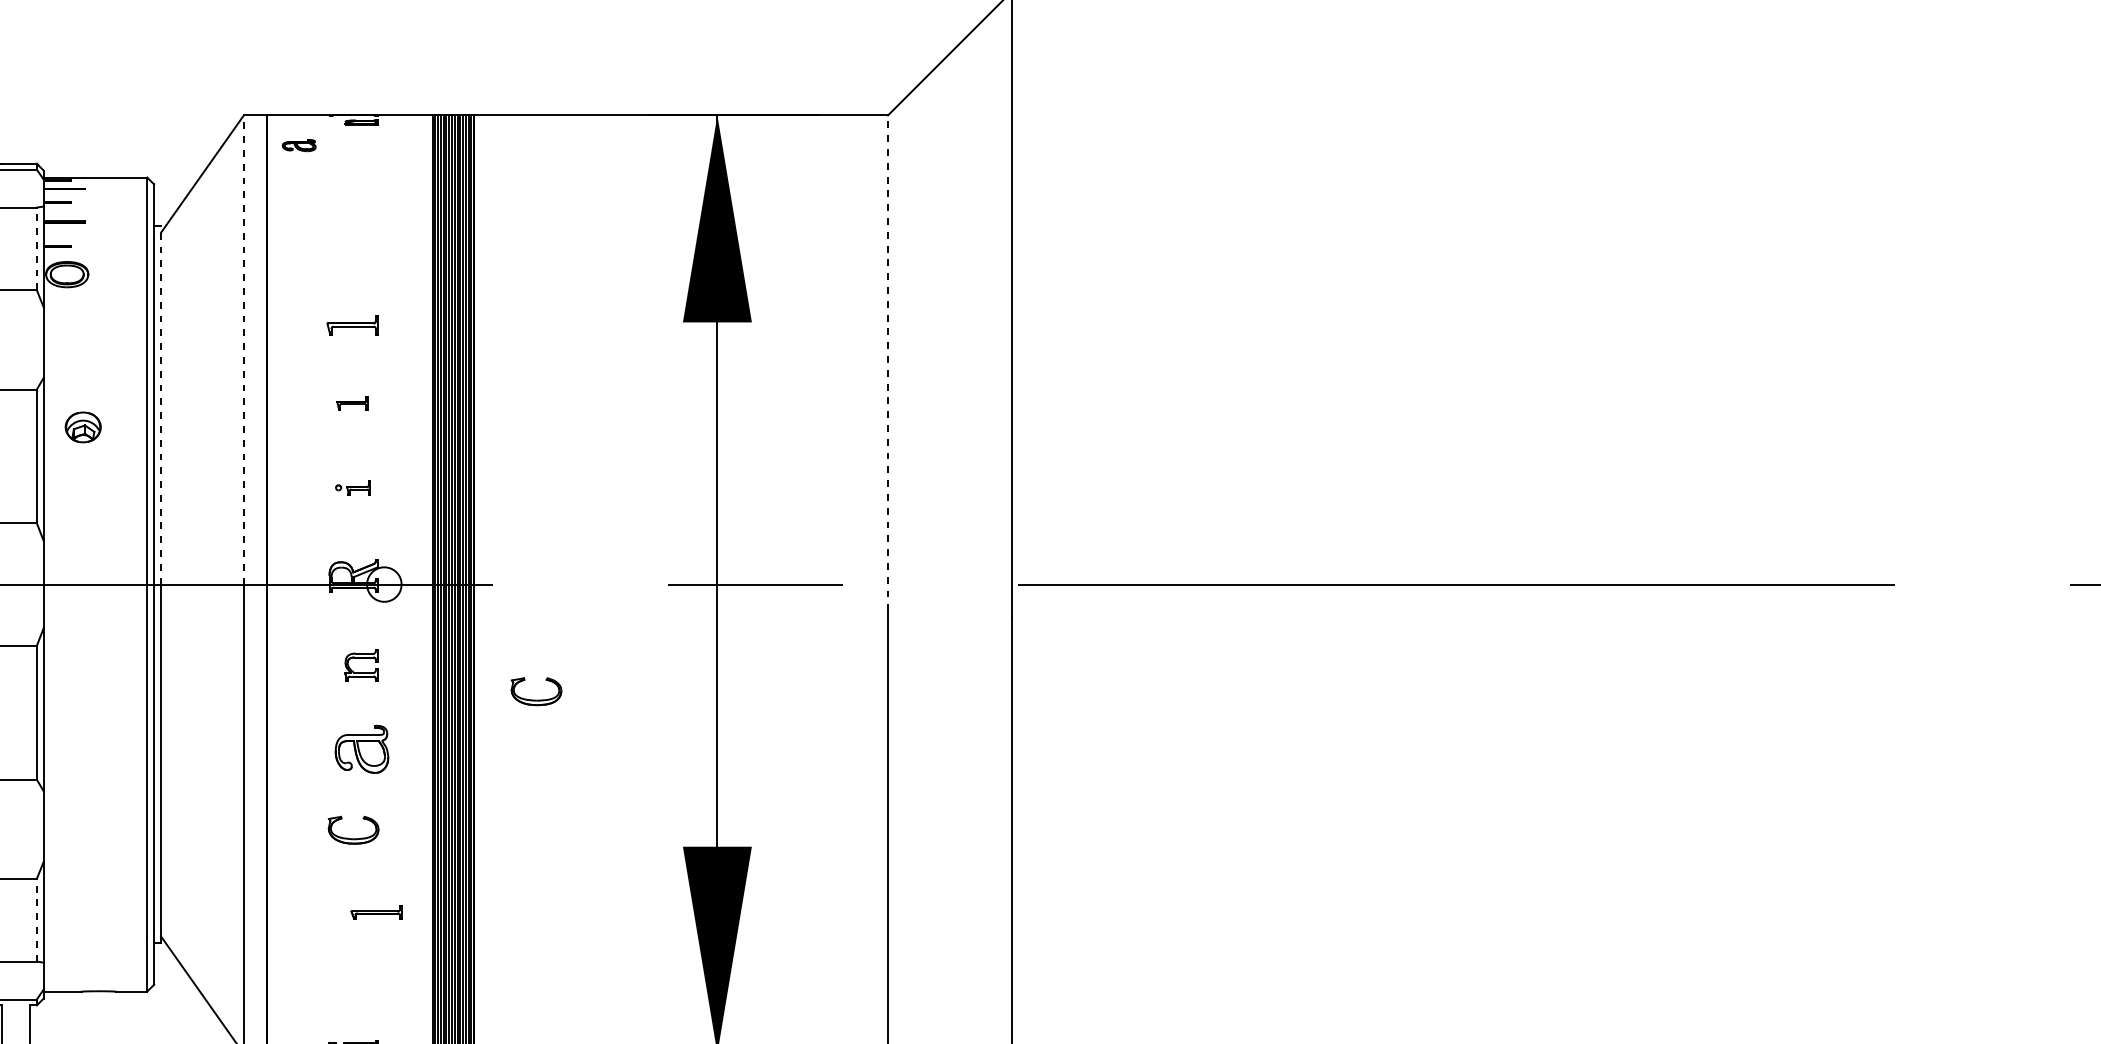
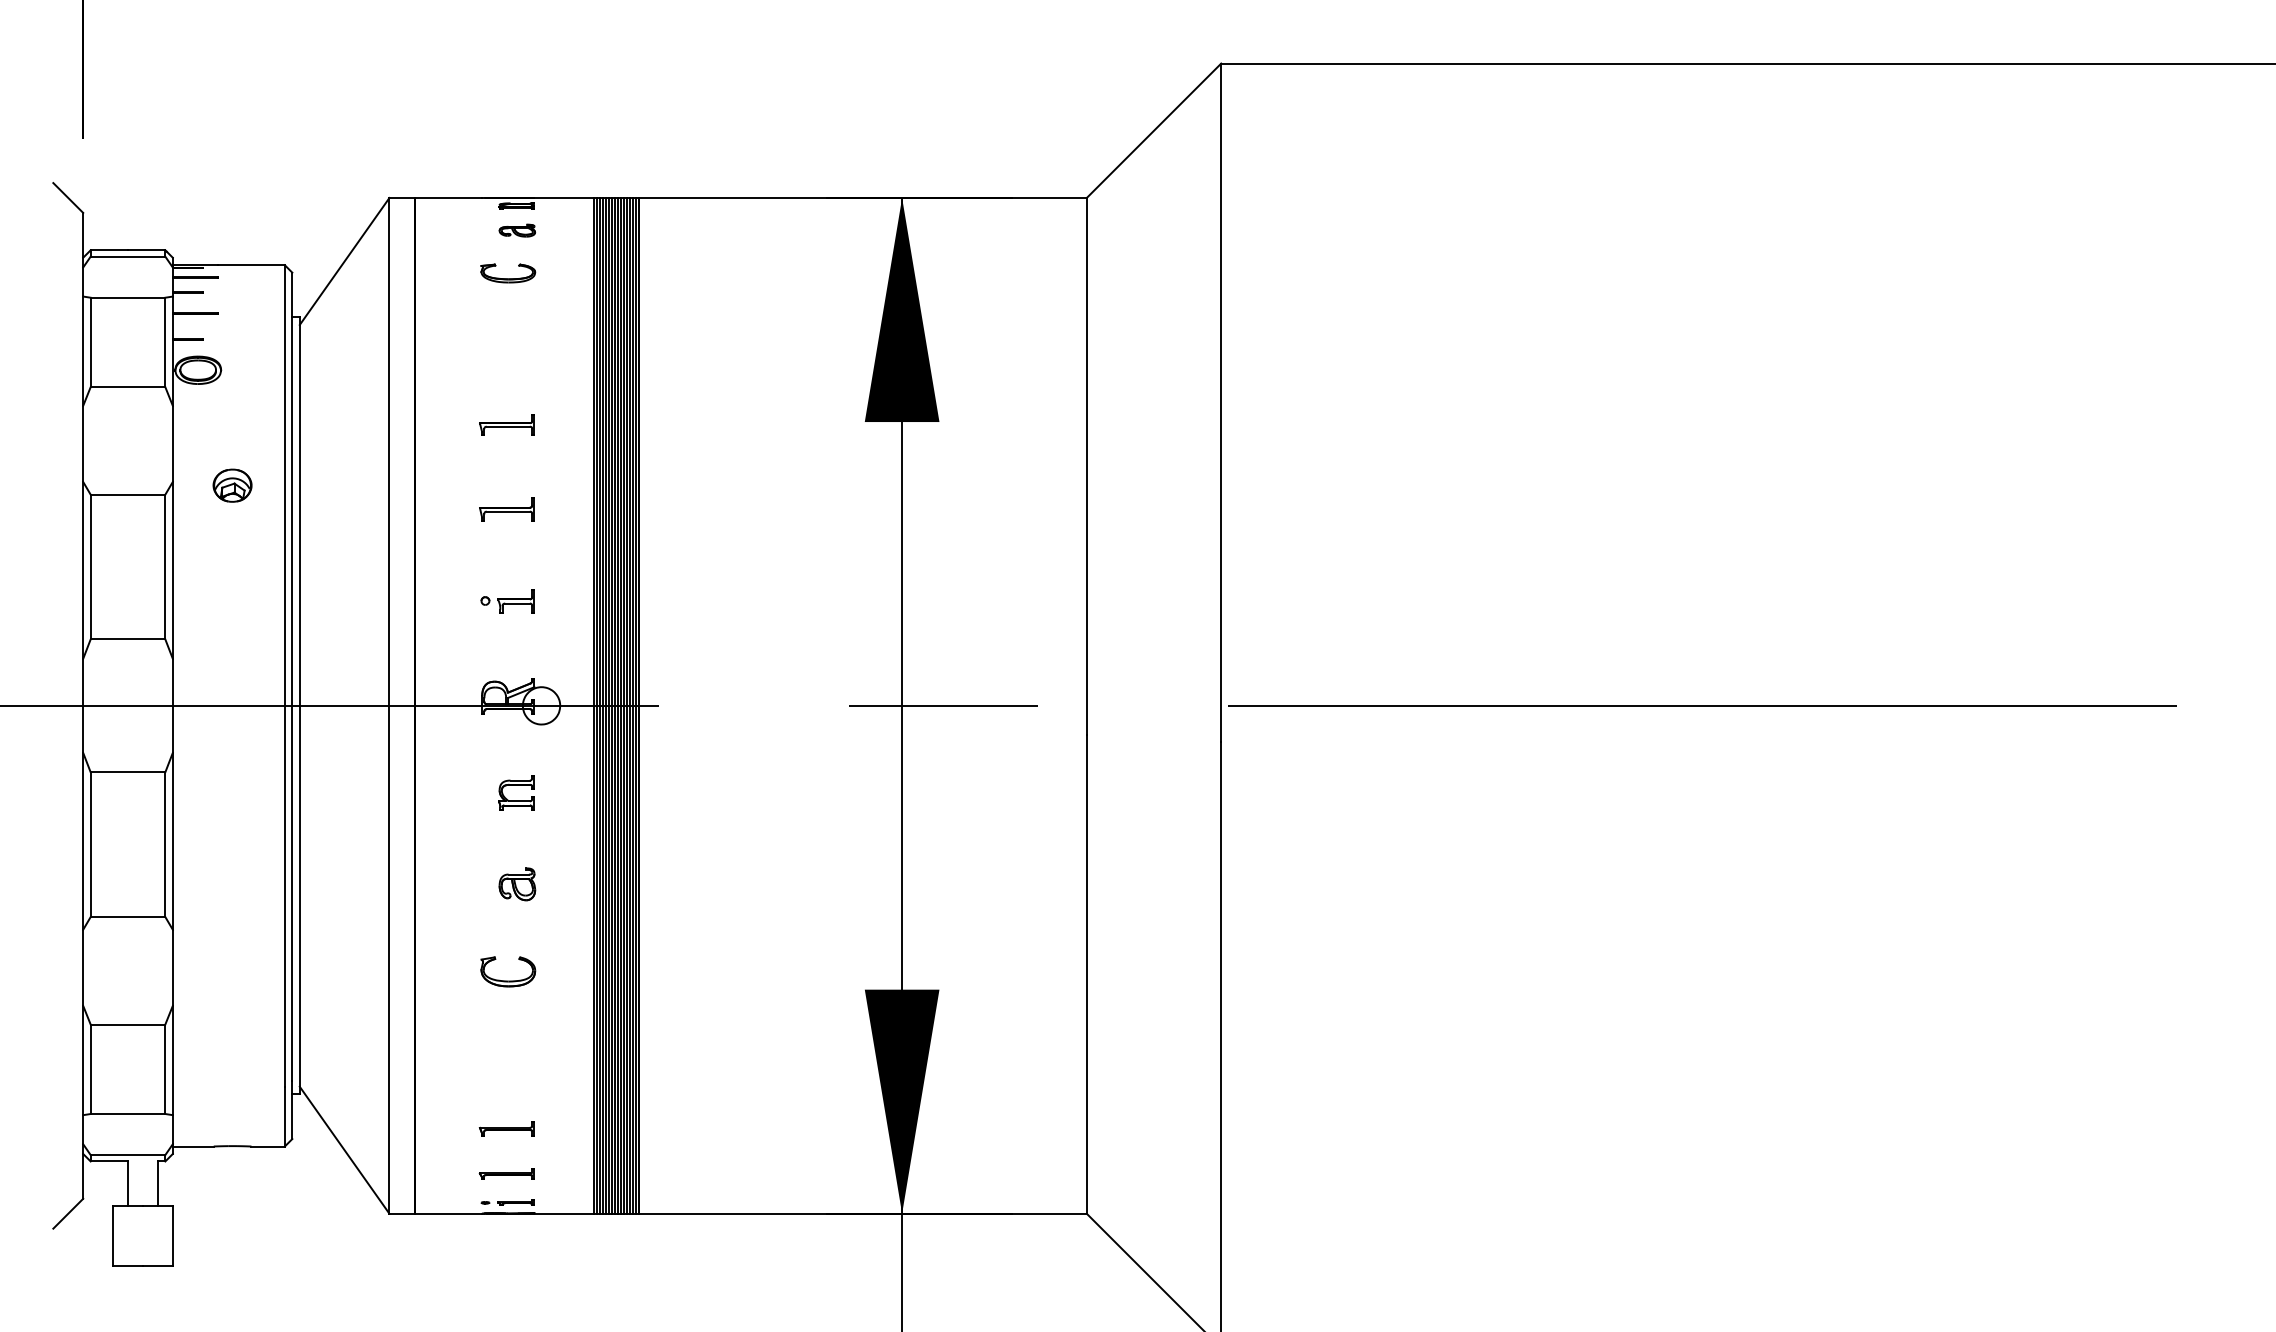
part: (299, 145) -> (517, 230), moved
part: (353, 185) -> (508, 273), added
line: (36, 248) -> (165, 342), dashed -> solid
line: (243, 349) -> (389, 451), dashed -> solid
line: (887, 362) -> (1086, 465), dashed -> solid
part: (351, 403) -> (506, 509), size x1.67
line: (160, 405) -> (299, 511), dashed -> solid
part: (83, 427) -> (232, 485), moved
part: (352, 488) -> (507, 601), size x1.43
part: (536, 699) -> (706, 830), removed
part: (362, 749) -> (517, 884), size x0.62
part: (375, 912) -> (506, 1128), moved
line: (36, 920) -> (165, 1069), dashed -> solid
part: (351, 1016) -> (506, 1173), added

